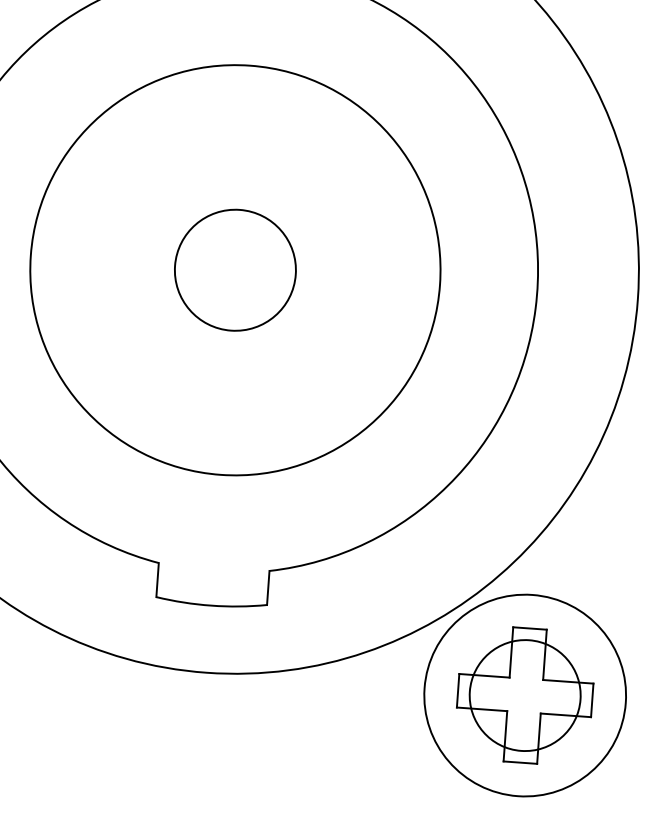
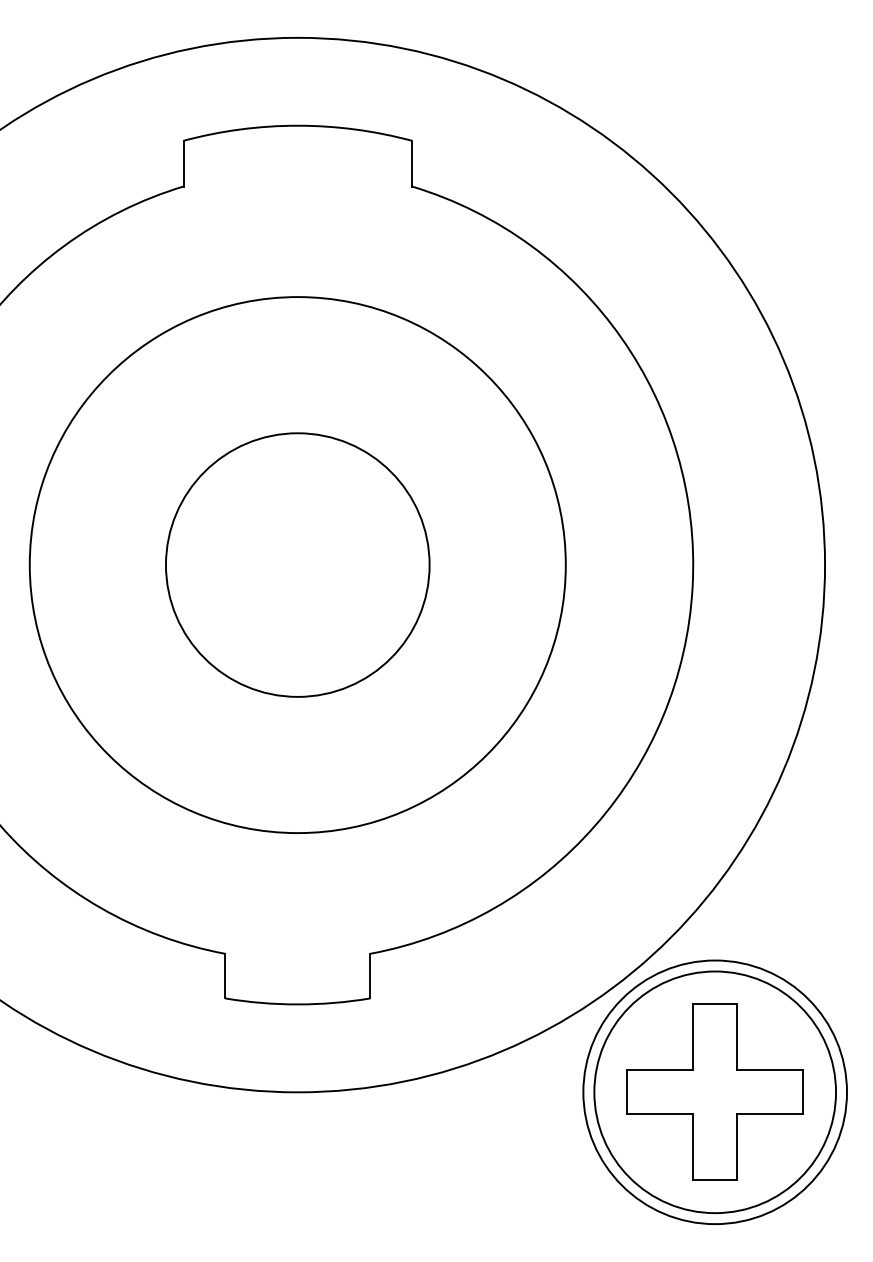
circle: (235, 269) -> (297, 564), size x1.67
circle: (525, 695) -> (715, 1092), size x1.67

